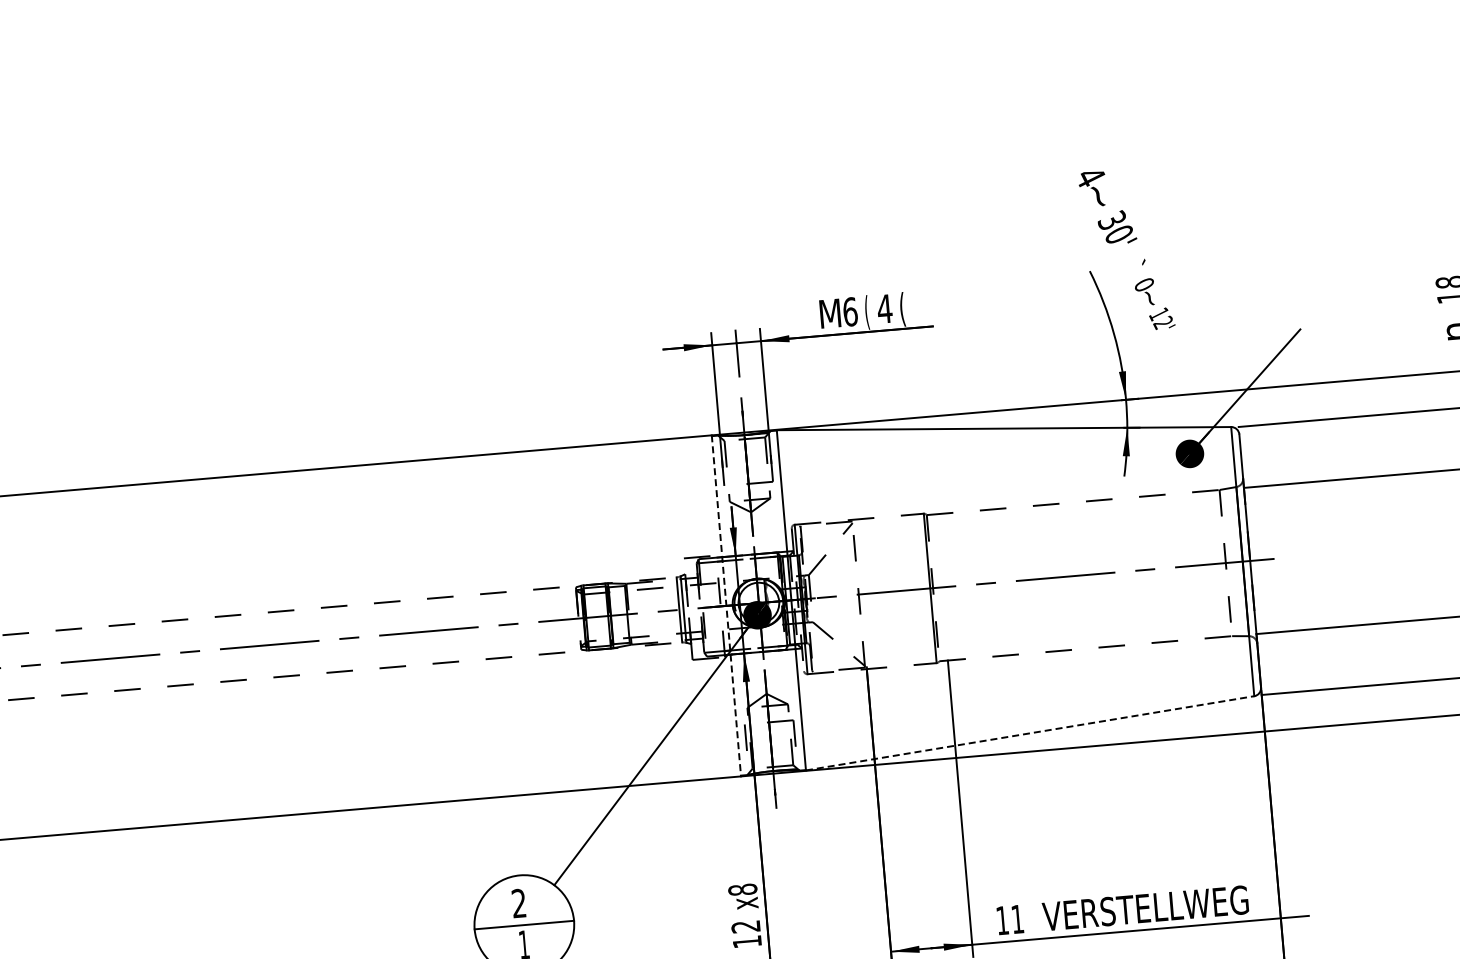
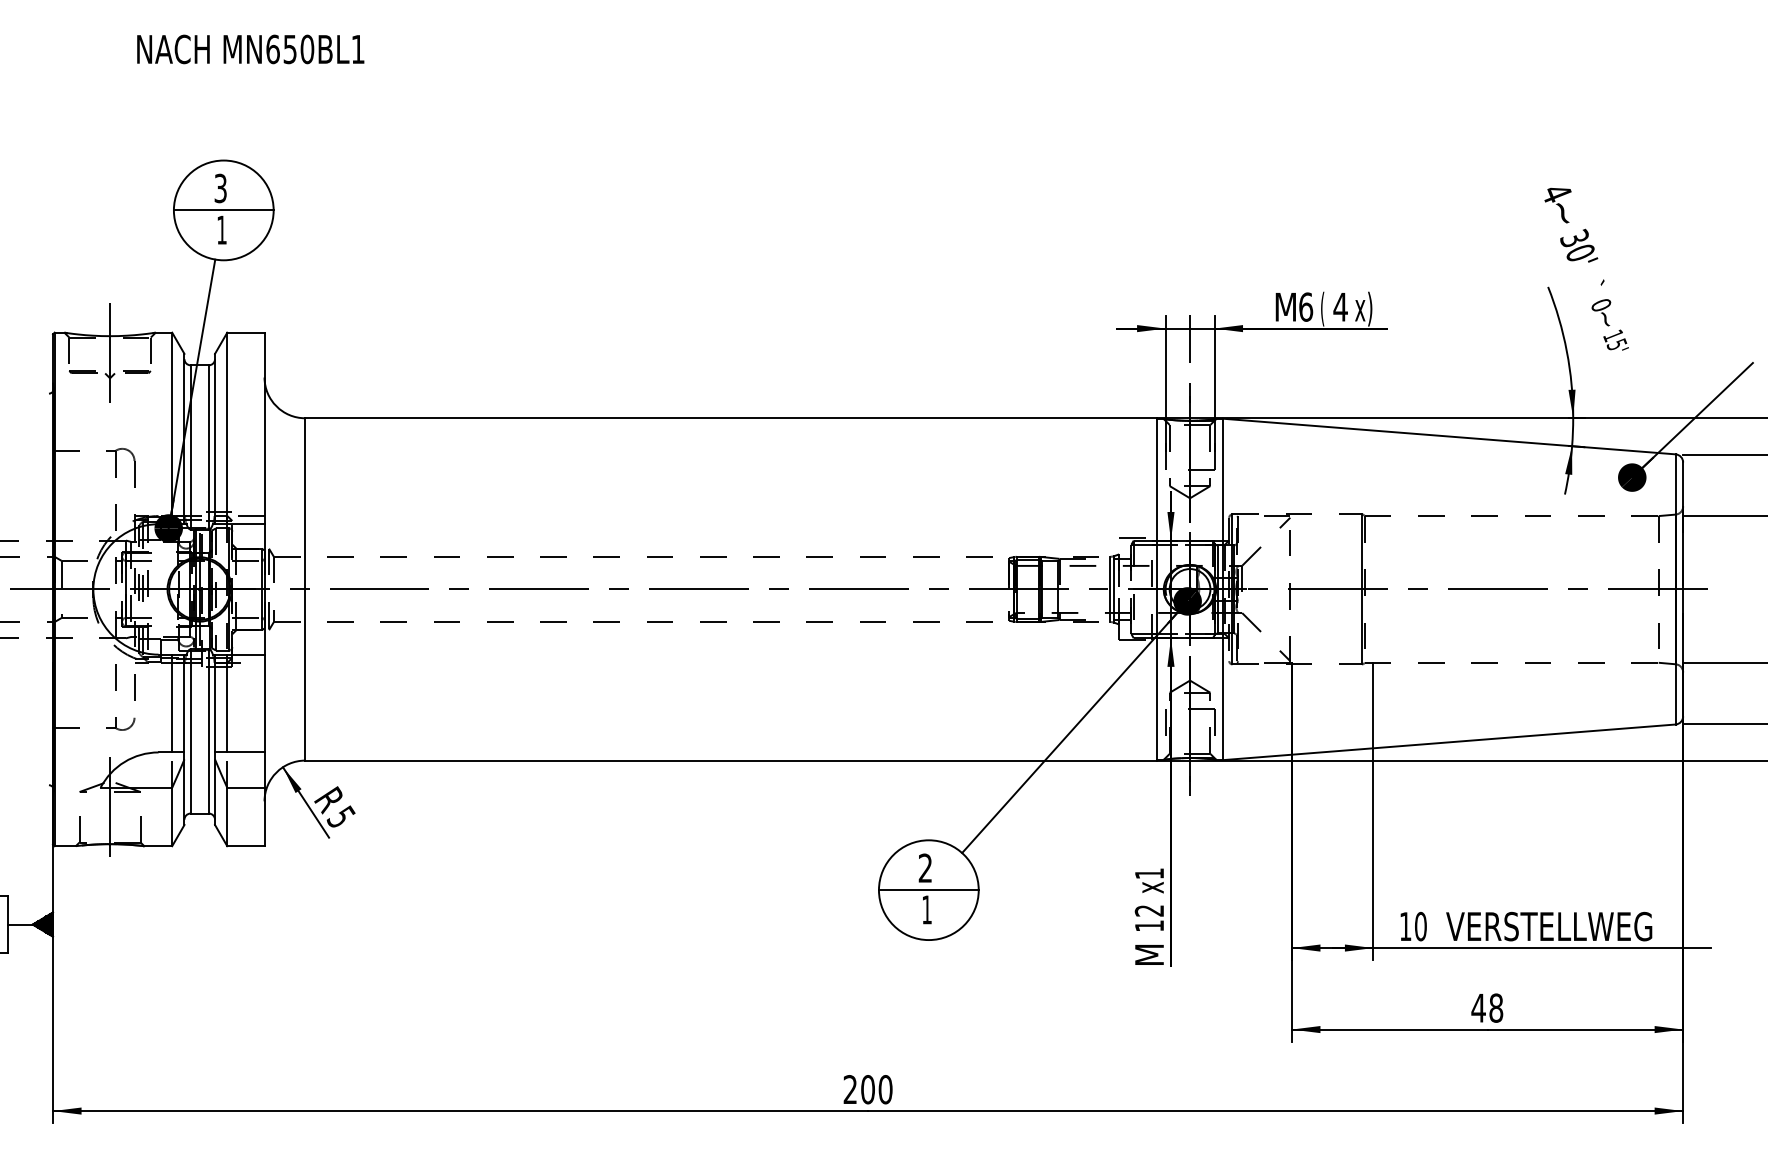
text: (907, 308) -> (1363, 308), ( -> x)
text: (1162, 322) -> (1616, 344), 12' -> 15'
line: (726, 605) -> (1157, 589), dashed -> solid
line: (1030, 733) -> (1449, 742), dashed -> solid
text: (742, 889) -> (1149, 873), x8 -> x1
text: (1017, 919) -> (1420, 926), 11 -> 10

